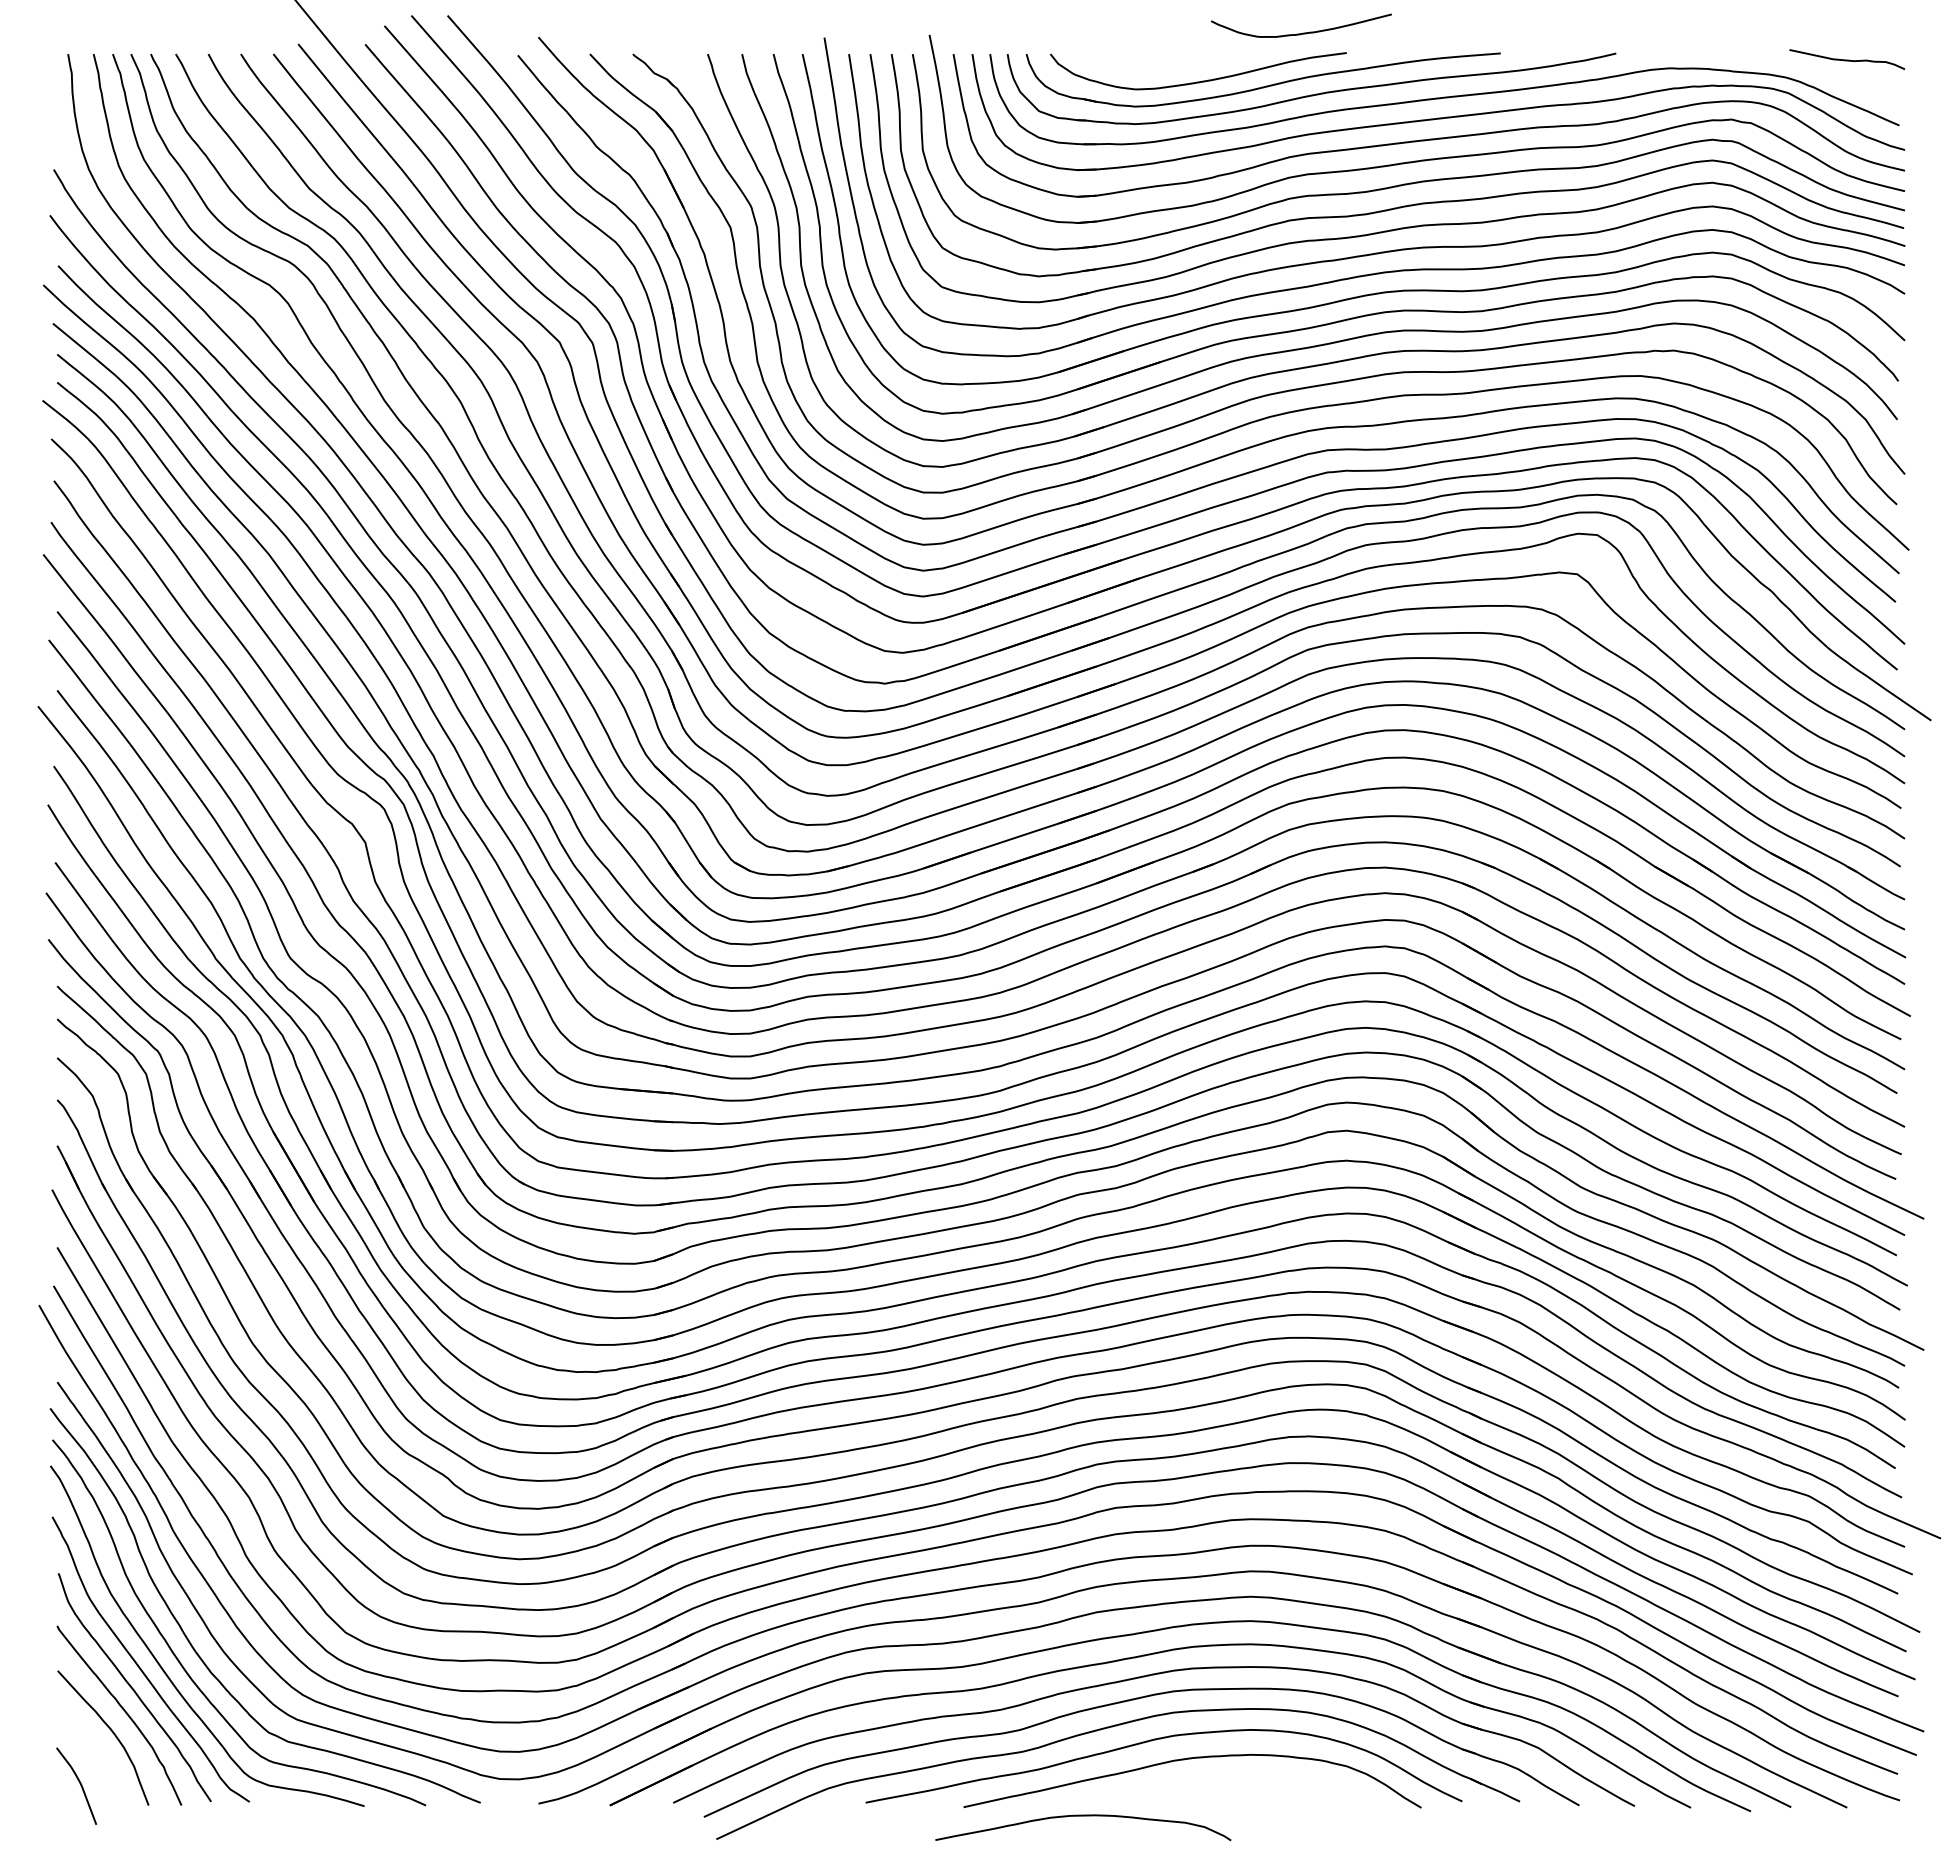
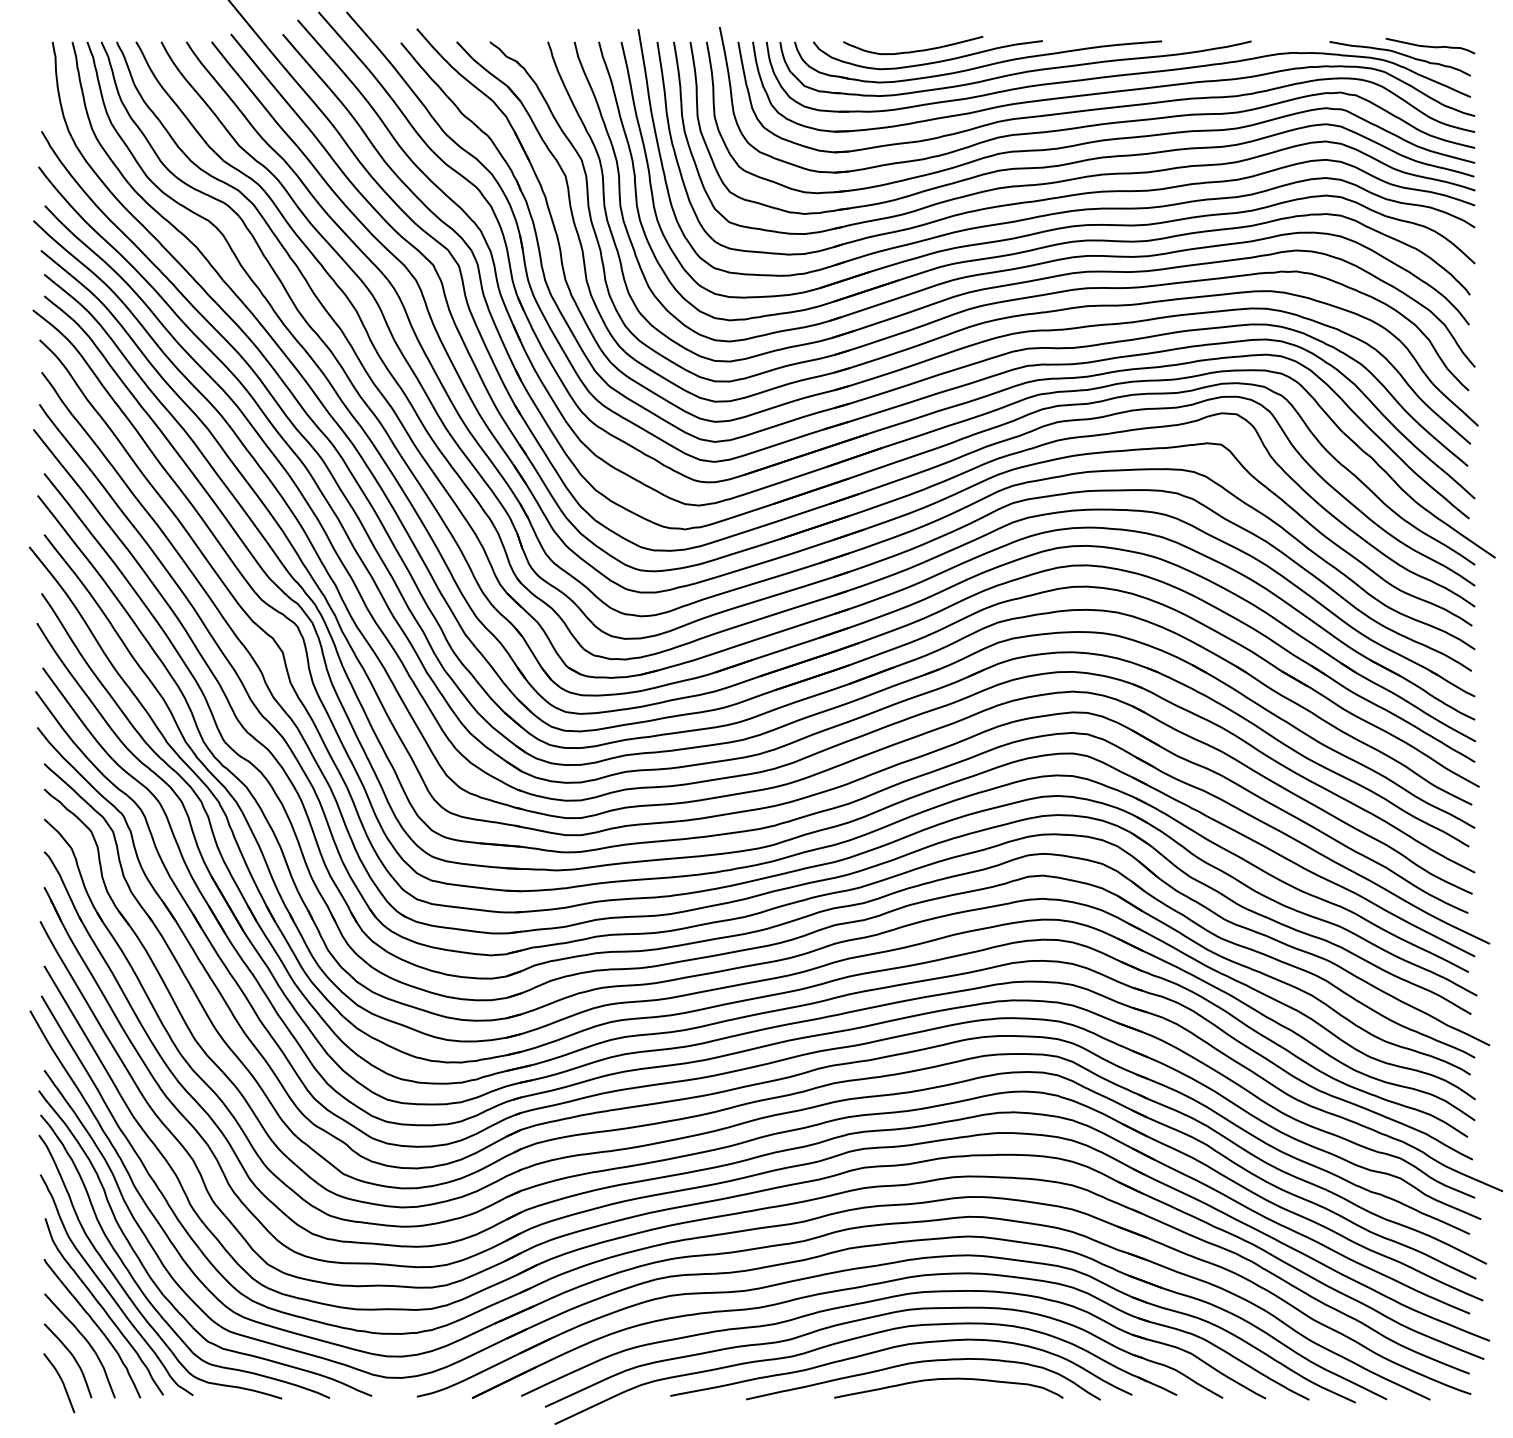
curve: (1302, 32) -> (914, 50), moved
curve: (1807, 70) -> (1399, 54), added
curve: (94, 1753) -> (73, 1357), added
curve: (1083, 1816) -> (948, 1379), moved

